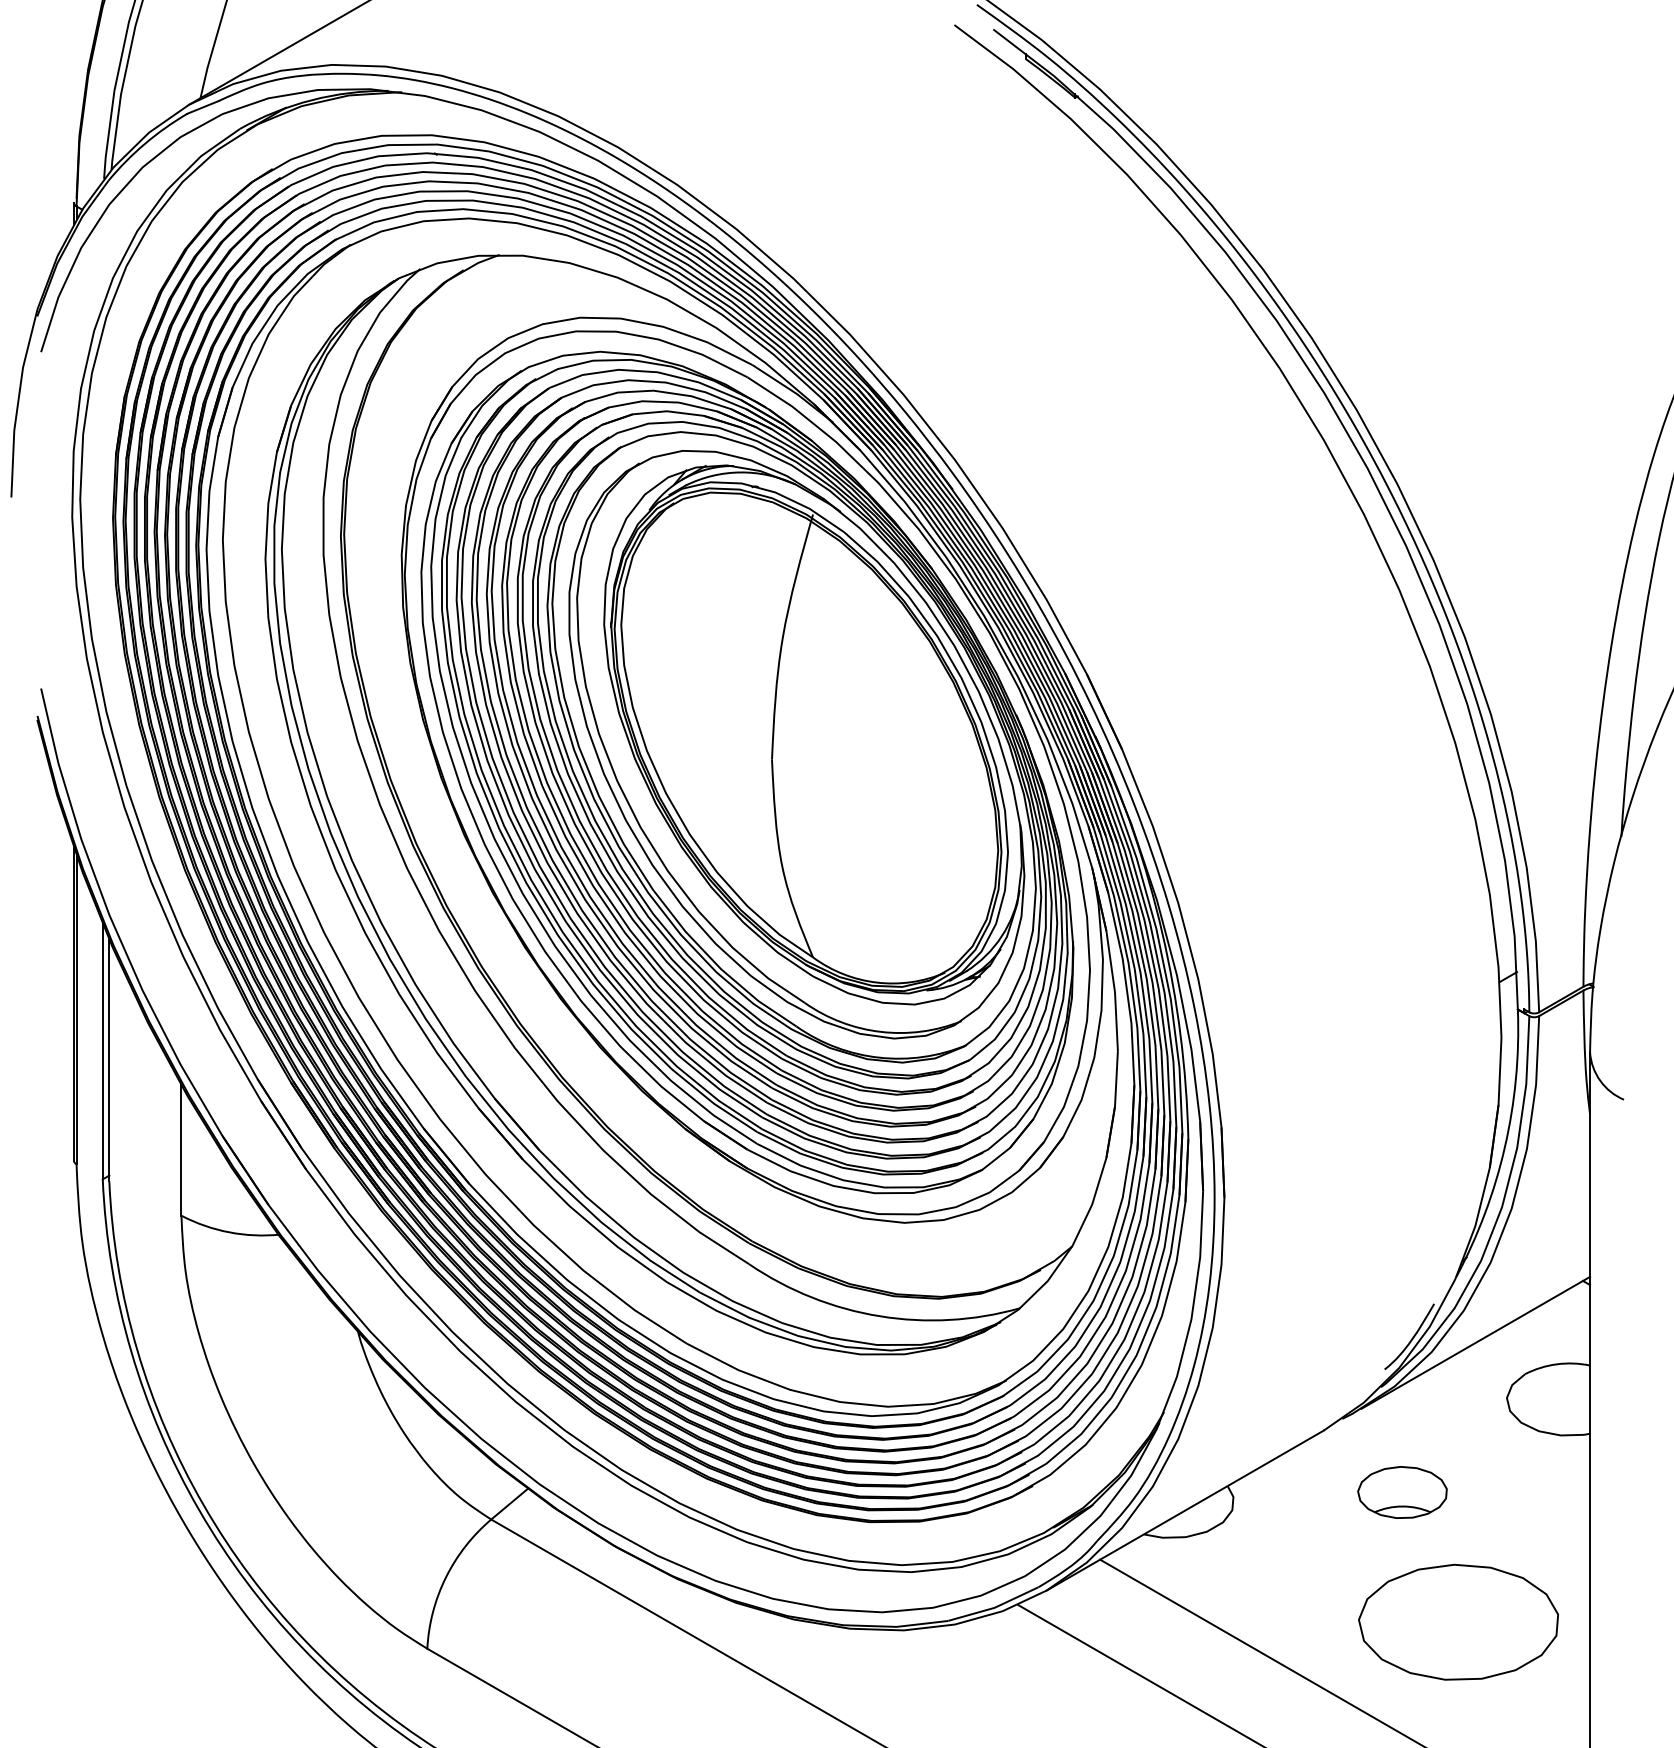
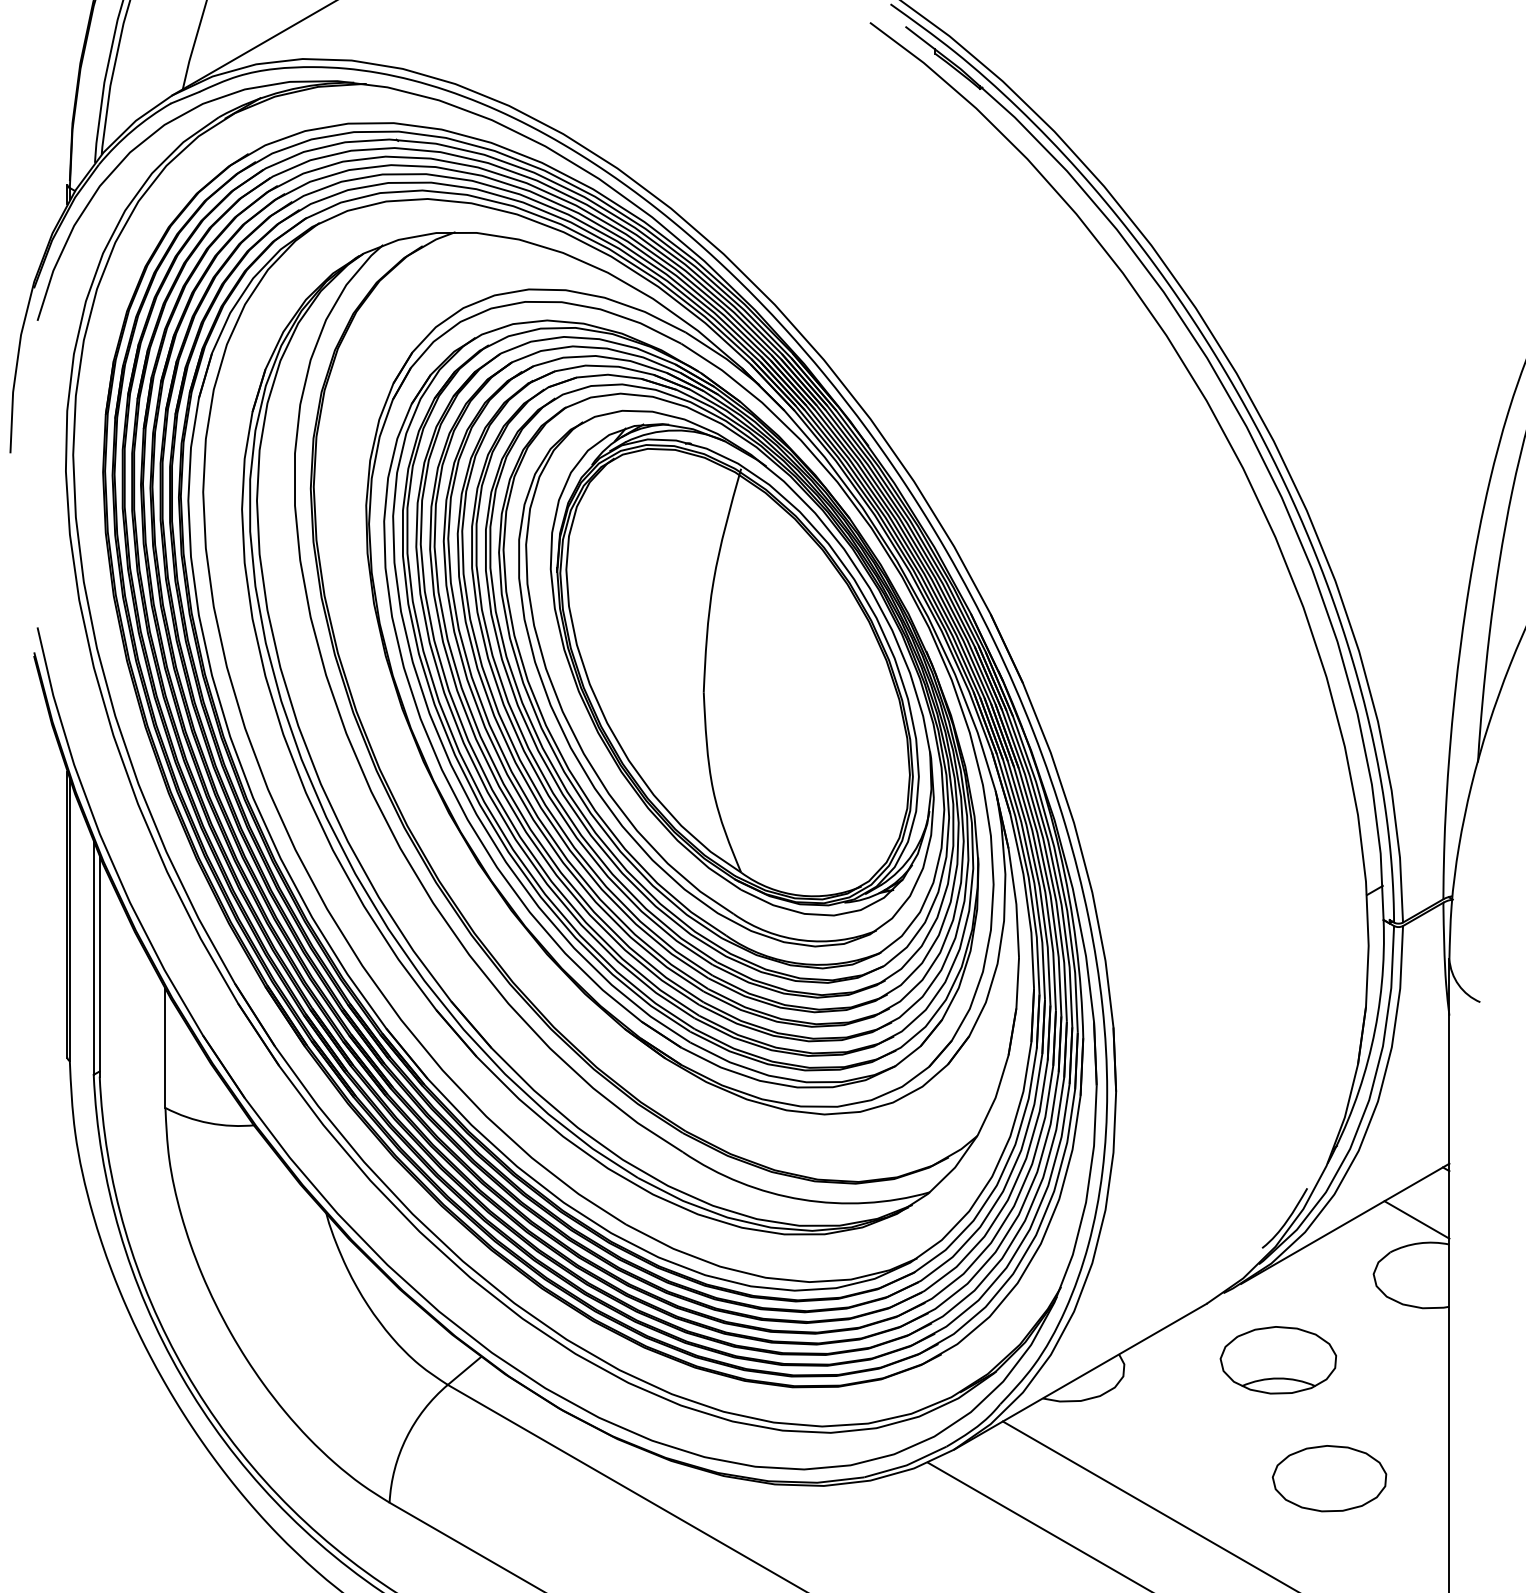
line: (1554, 1338) -> (1417, 1219), added
part: (1402, 1492) -> (1278, 1360), size x1.43
part: (1458, 1622) -> (1329, 1478), size x0.62

